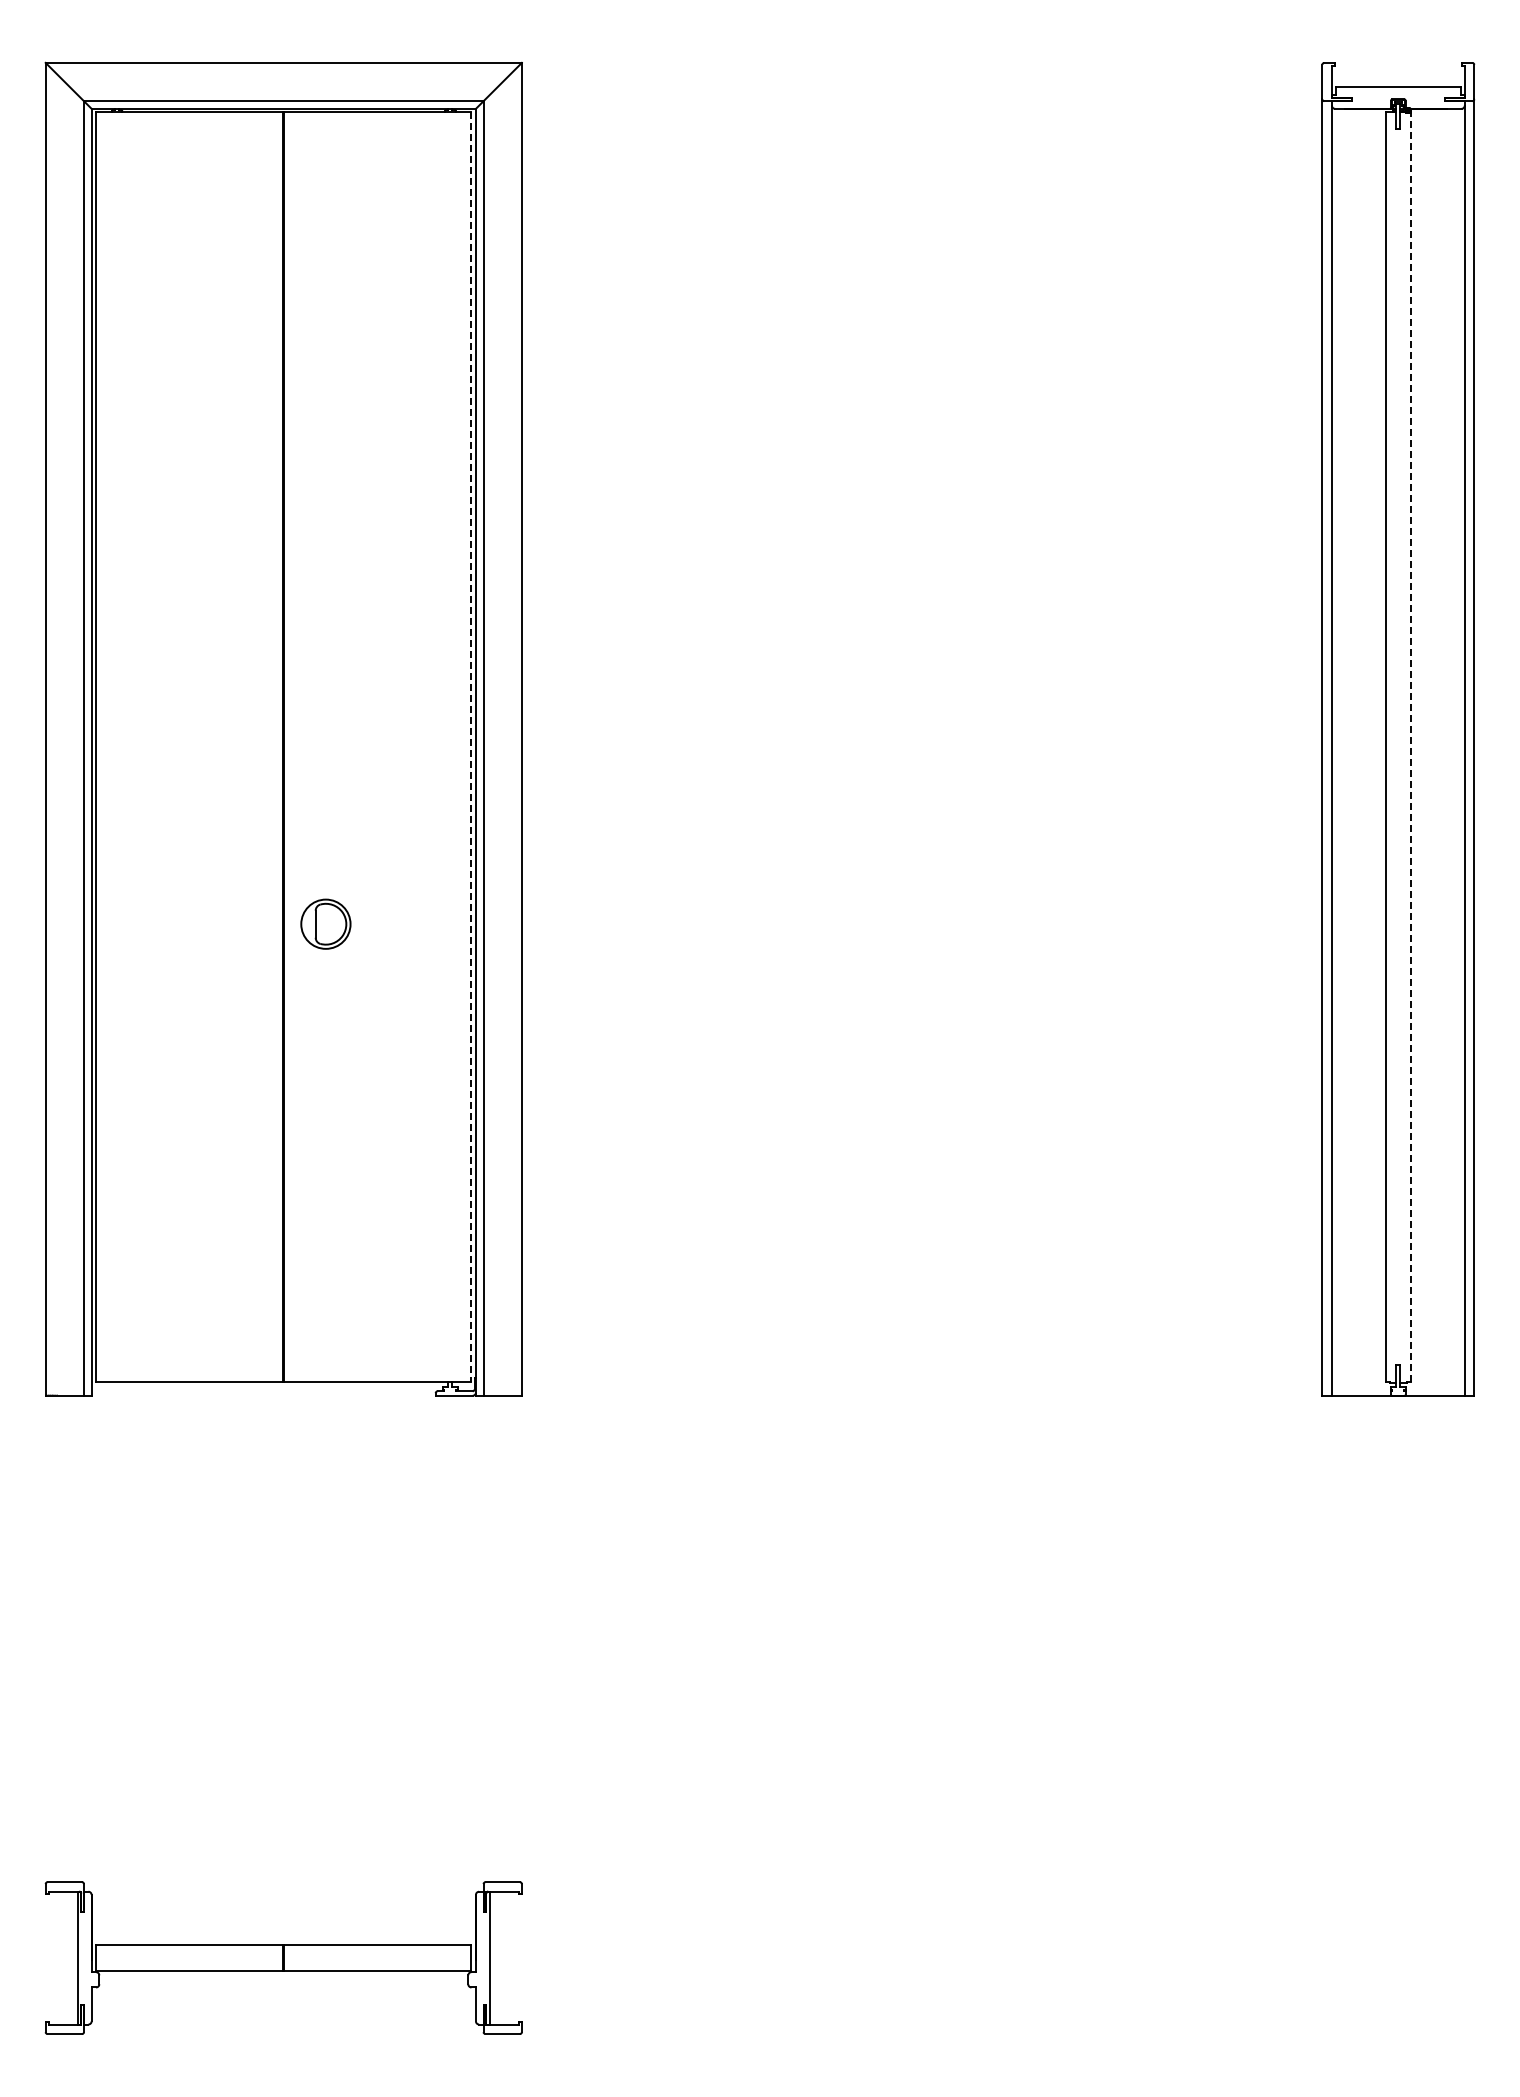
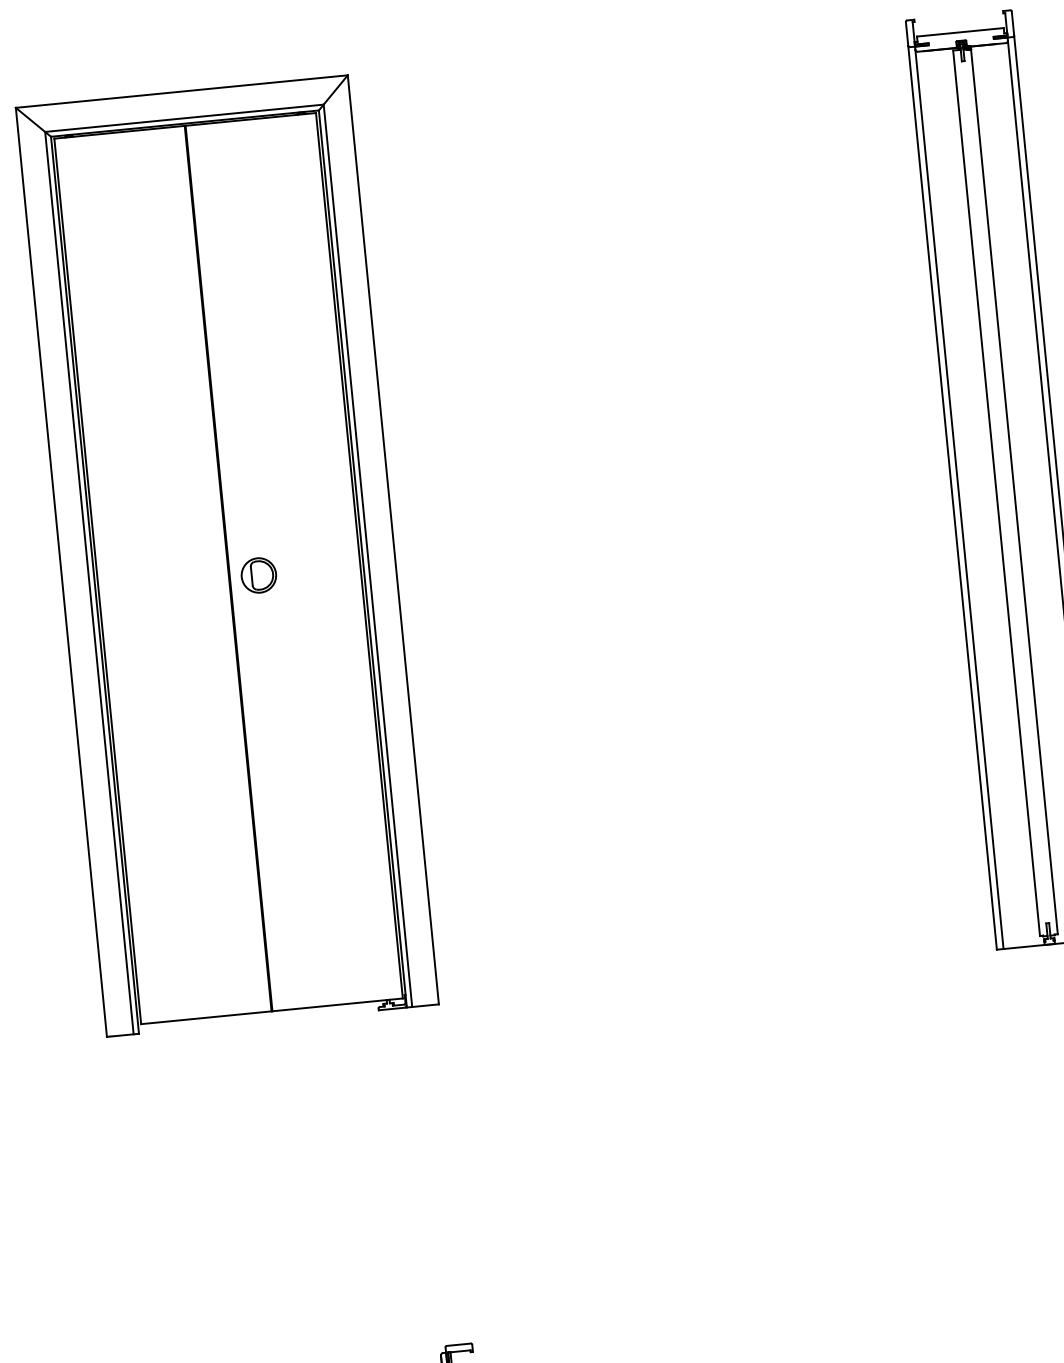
line: (1411, 746) -> (1014, 491), dashed -> solid
line: (471, 747) -> (359, 555), dashed -> solid
part: (325, 923) -> (258, 575), moved

